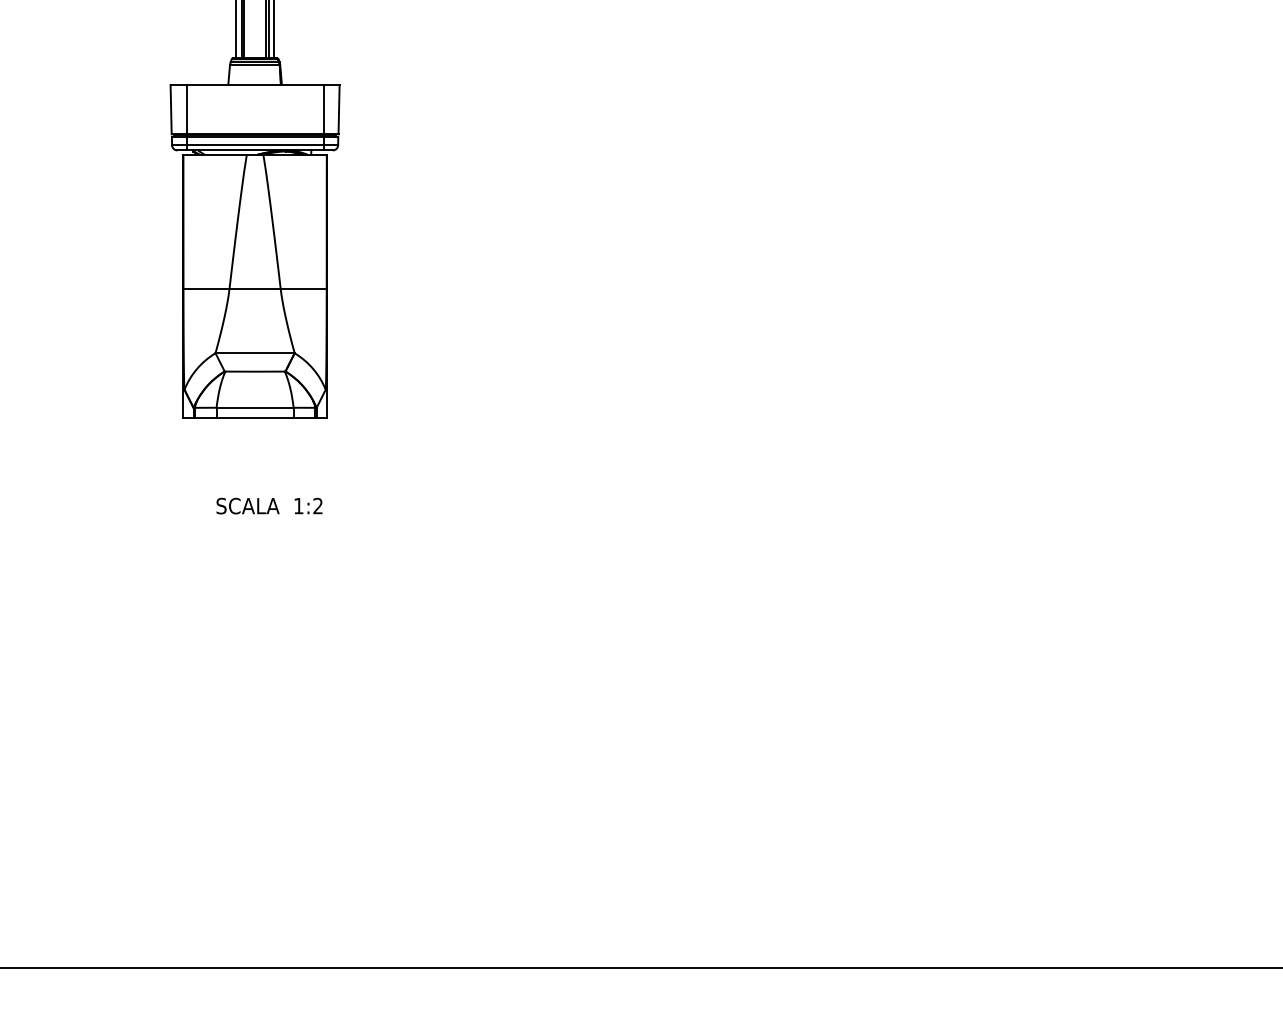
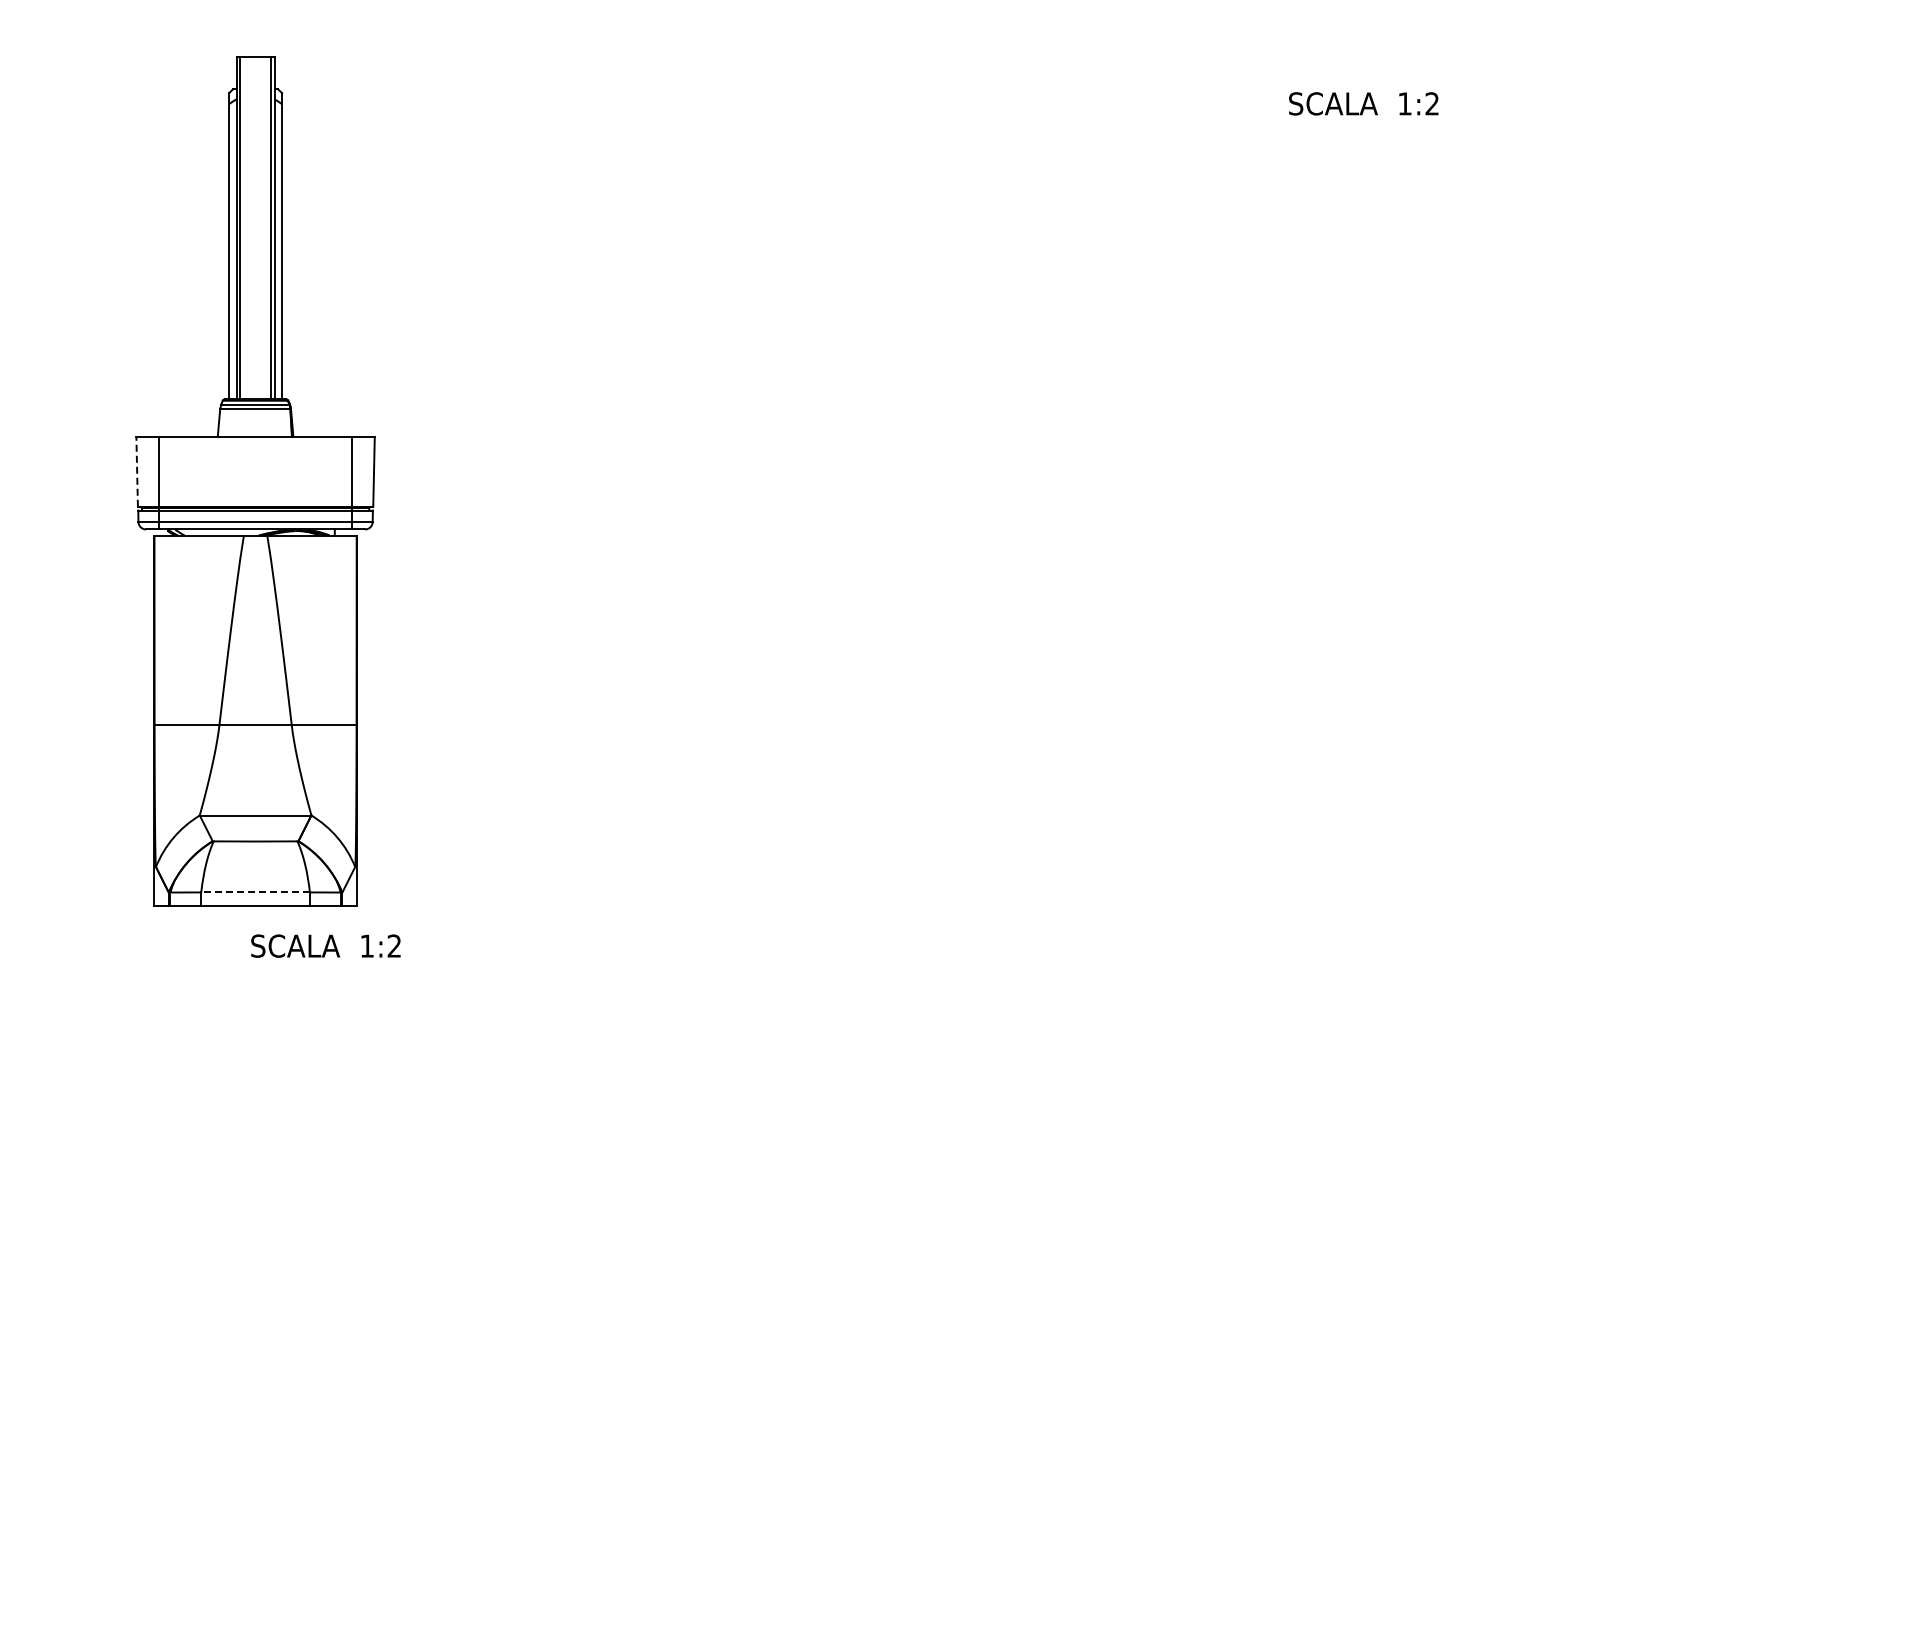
line: (171, 109) -> (137, 471), solid -> dashed
line: (255, 407) -> (255, 892), solid -> dashed
text: (269, 505) -> (325, 945), moved

